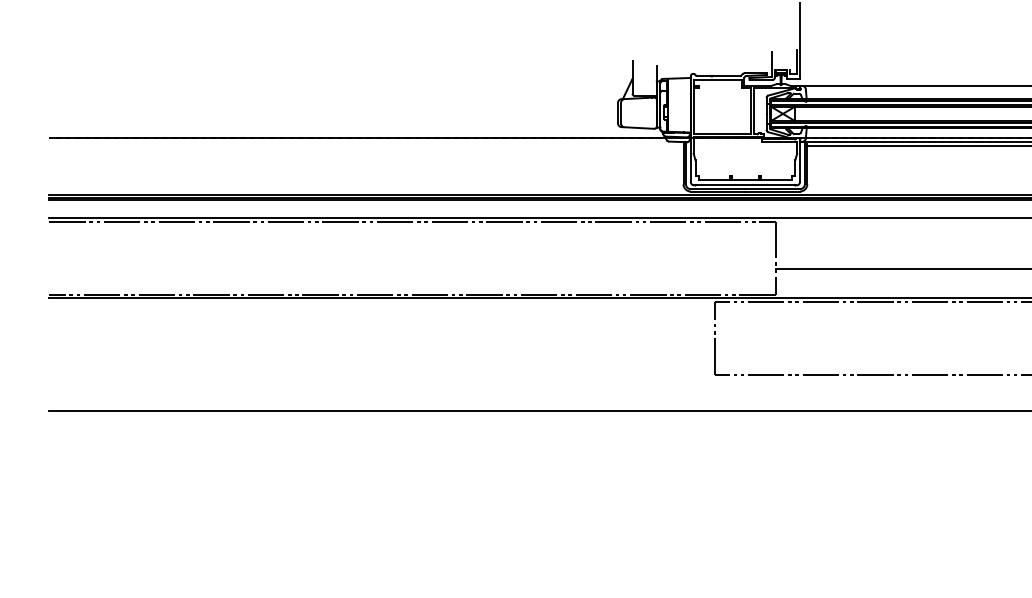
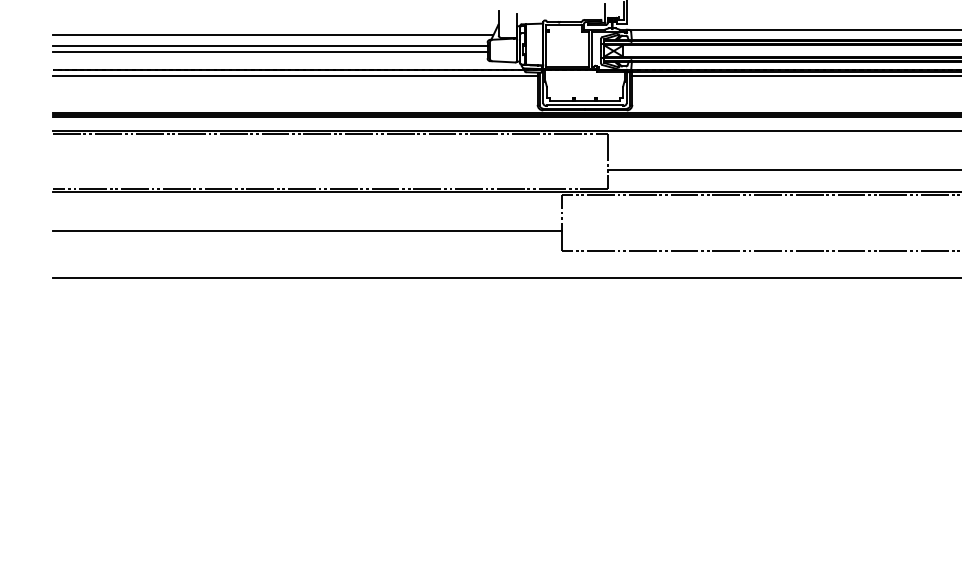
line: (336, 93) -> (272, 35), added
line: (332, 107) -> (269, 46), added
line: (332, 115) -> (269, 52), added
line: (365, 145) -> (294, 75), added
line: (381, 349) -> (306, 231), added

